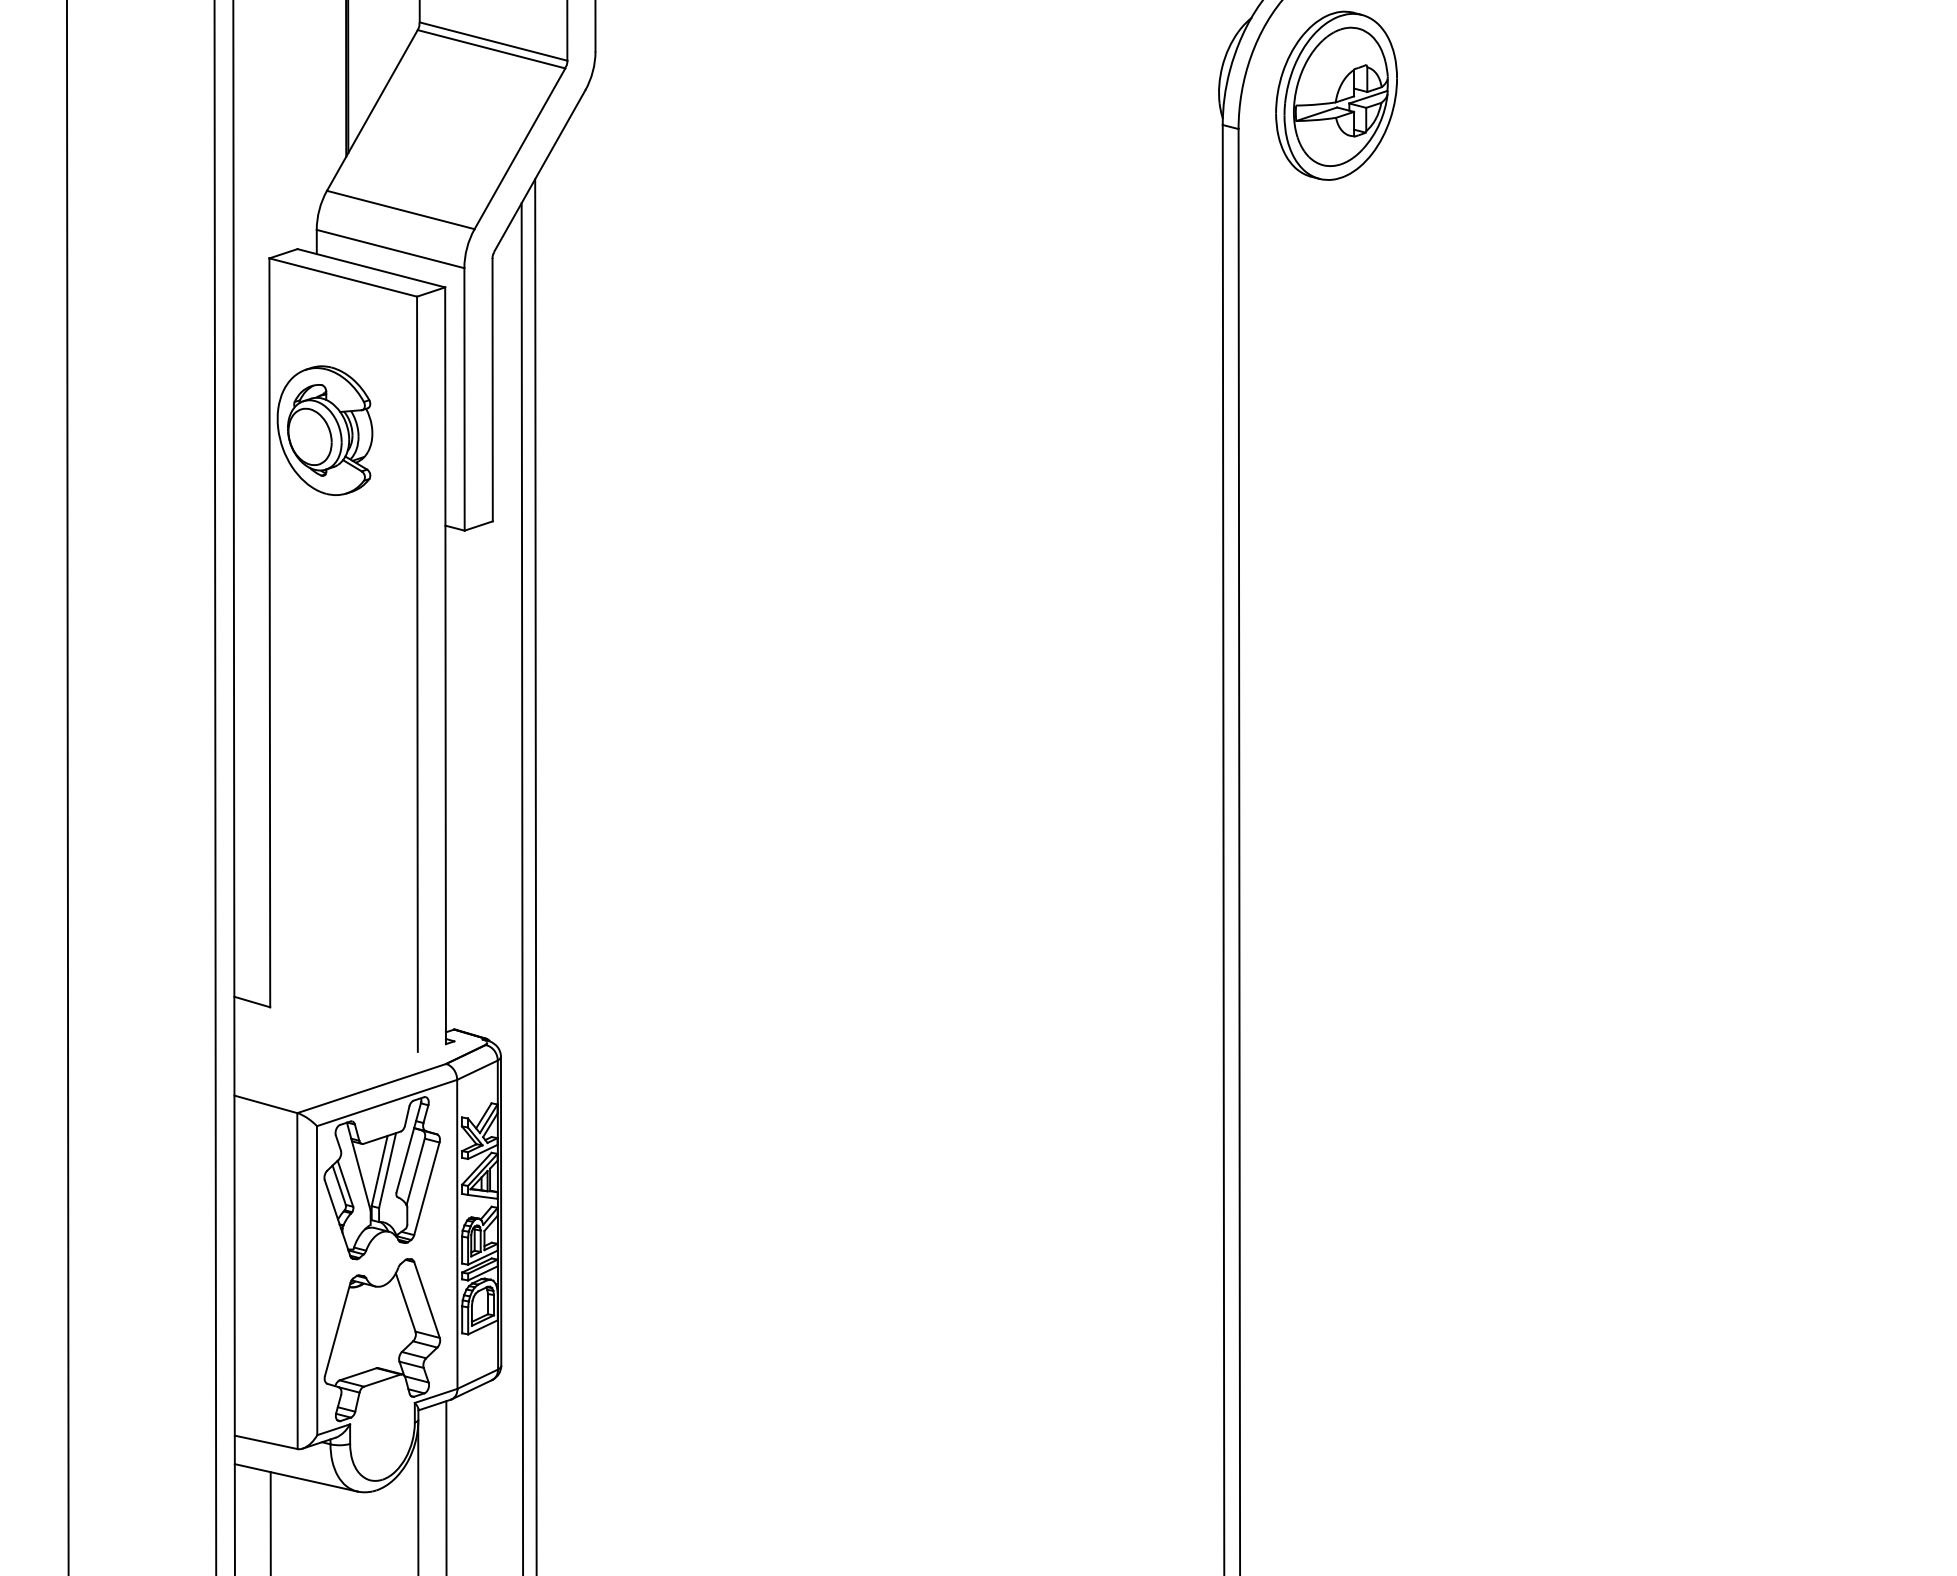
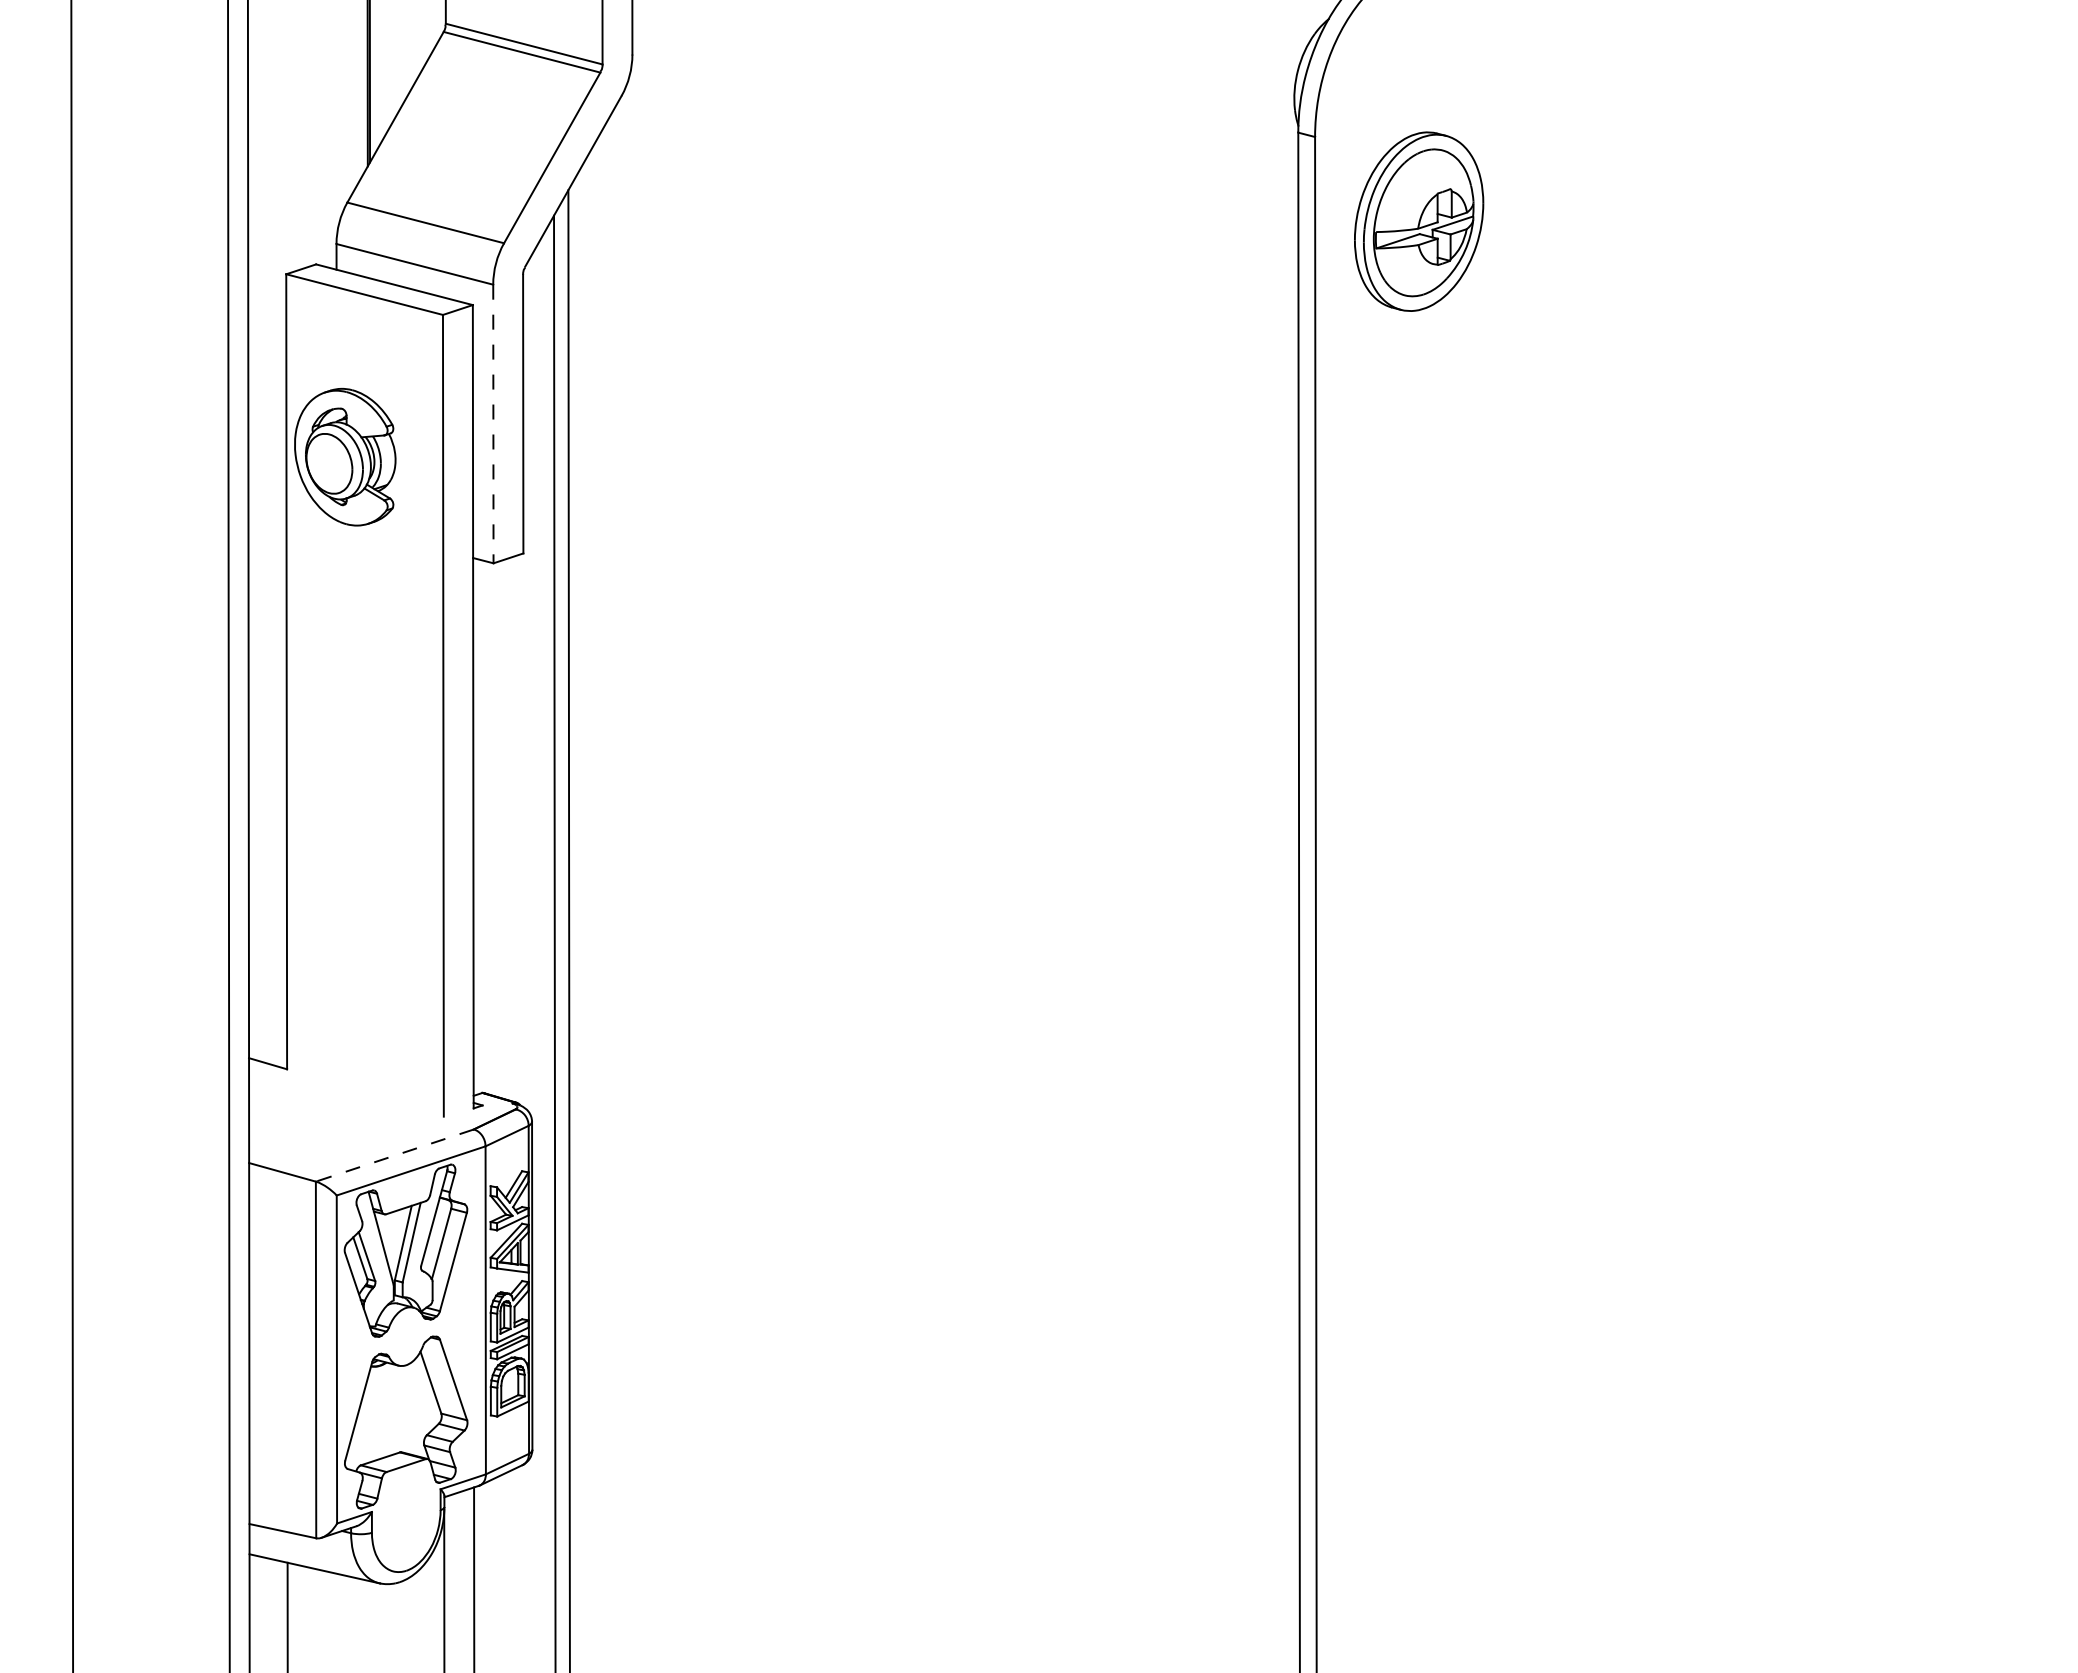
part: (1336, 95) -> (1419, 221), moved
line: (464, 399) -> (493, 424), solid -> dashed
line: (371, 1088) -> (394, 1155), solid -> dashed

